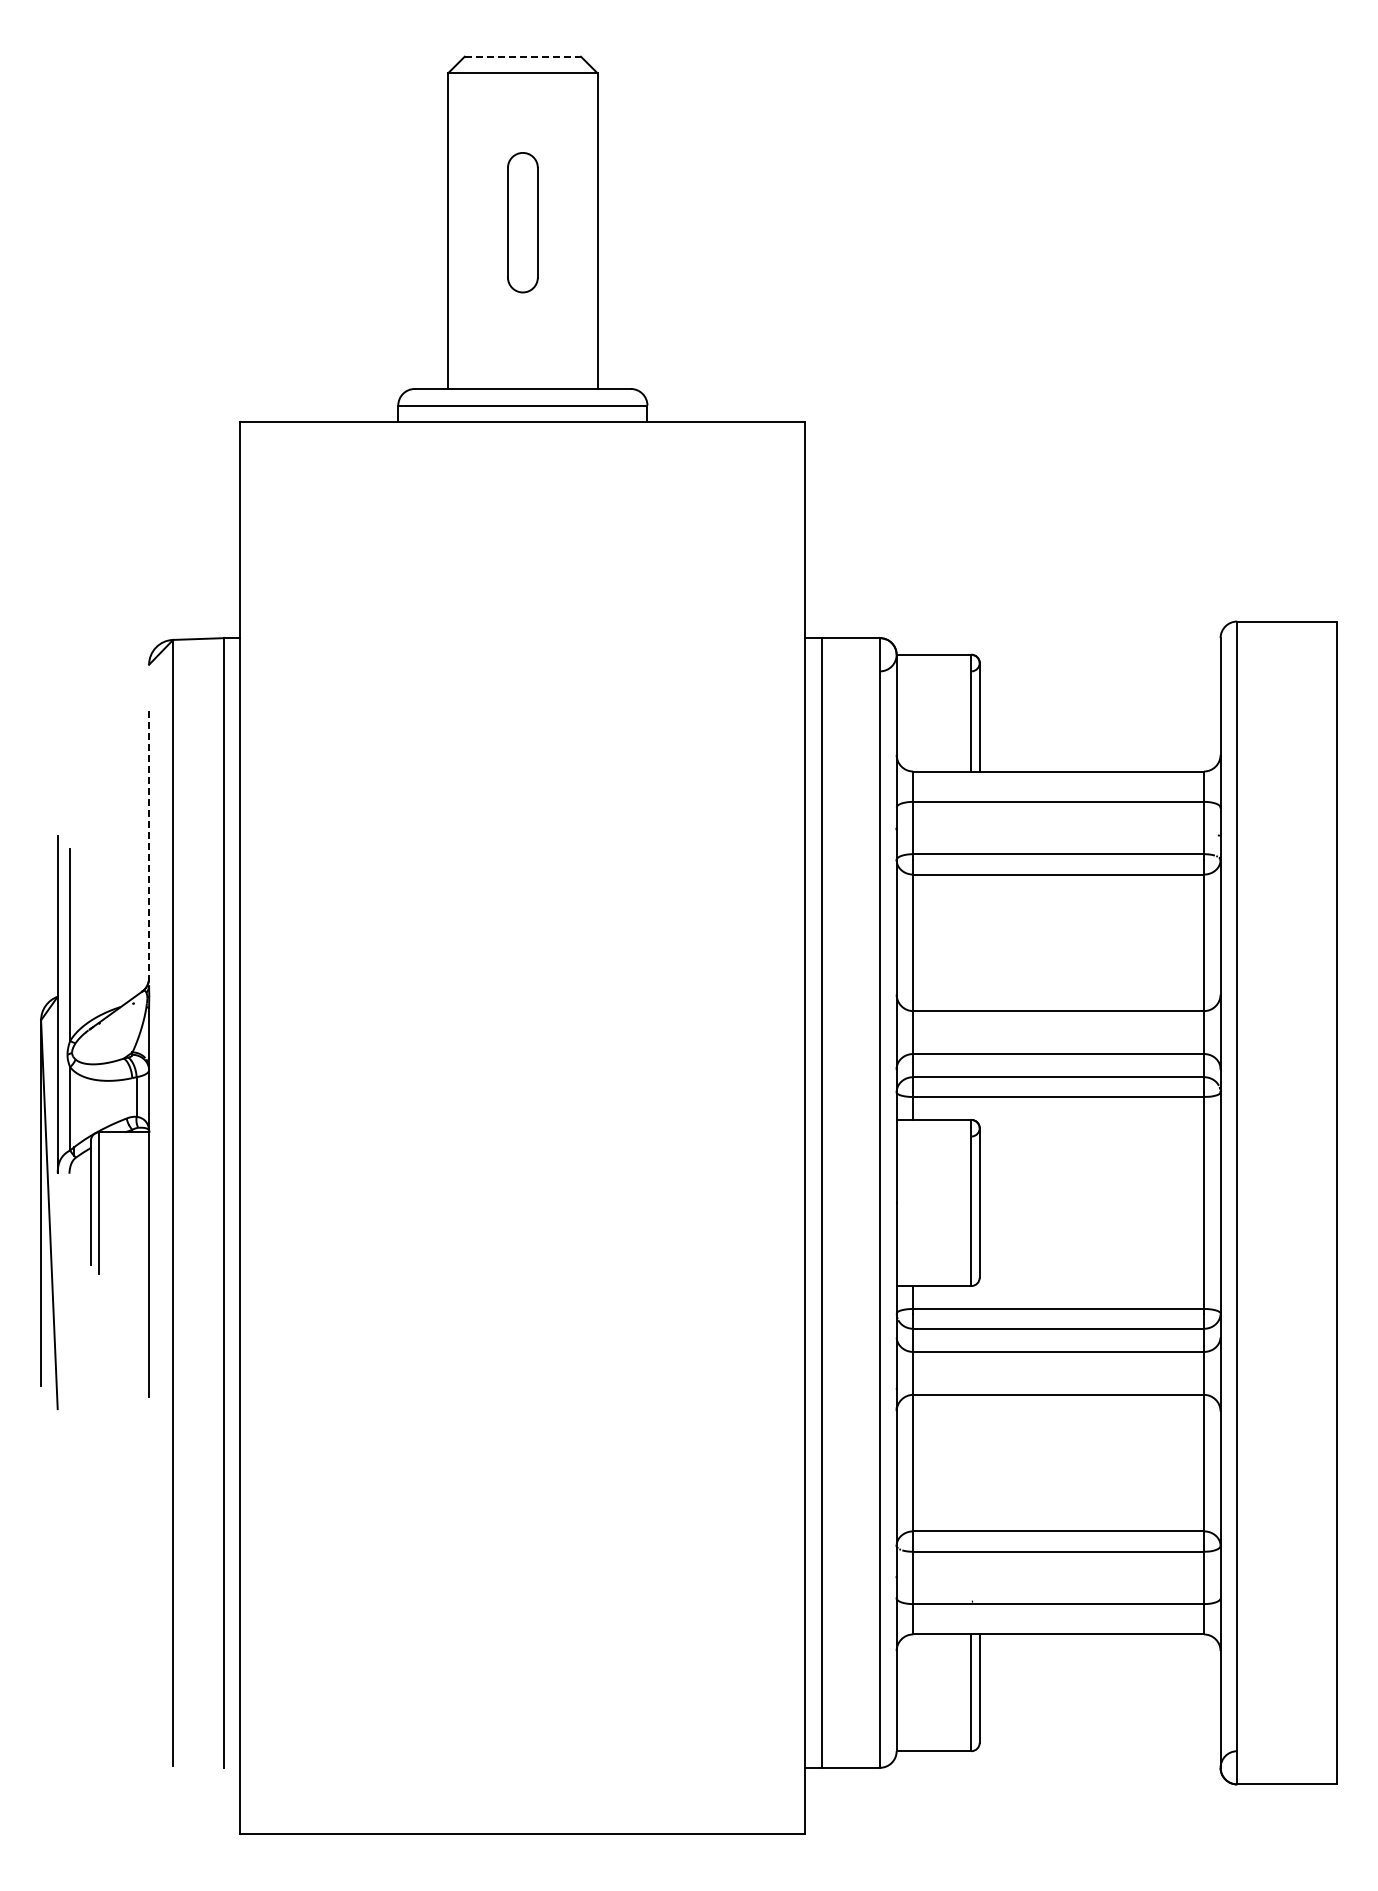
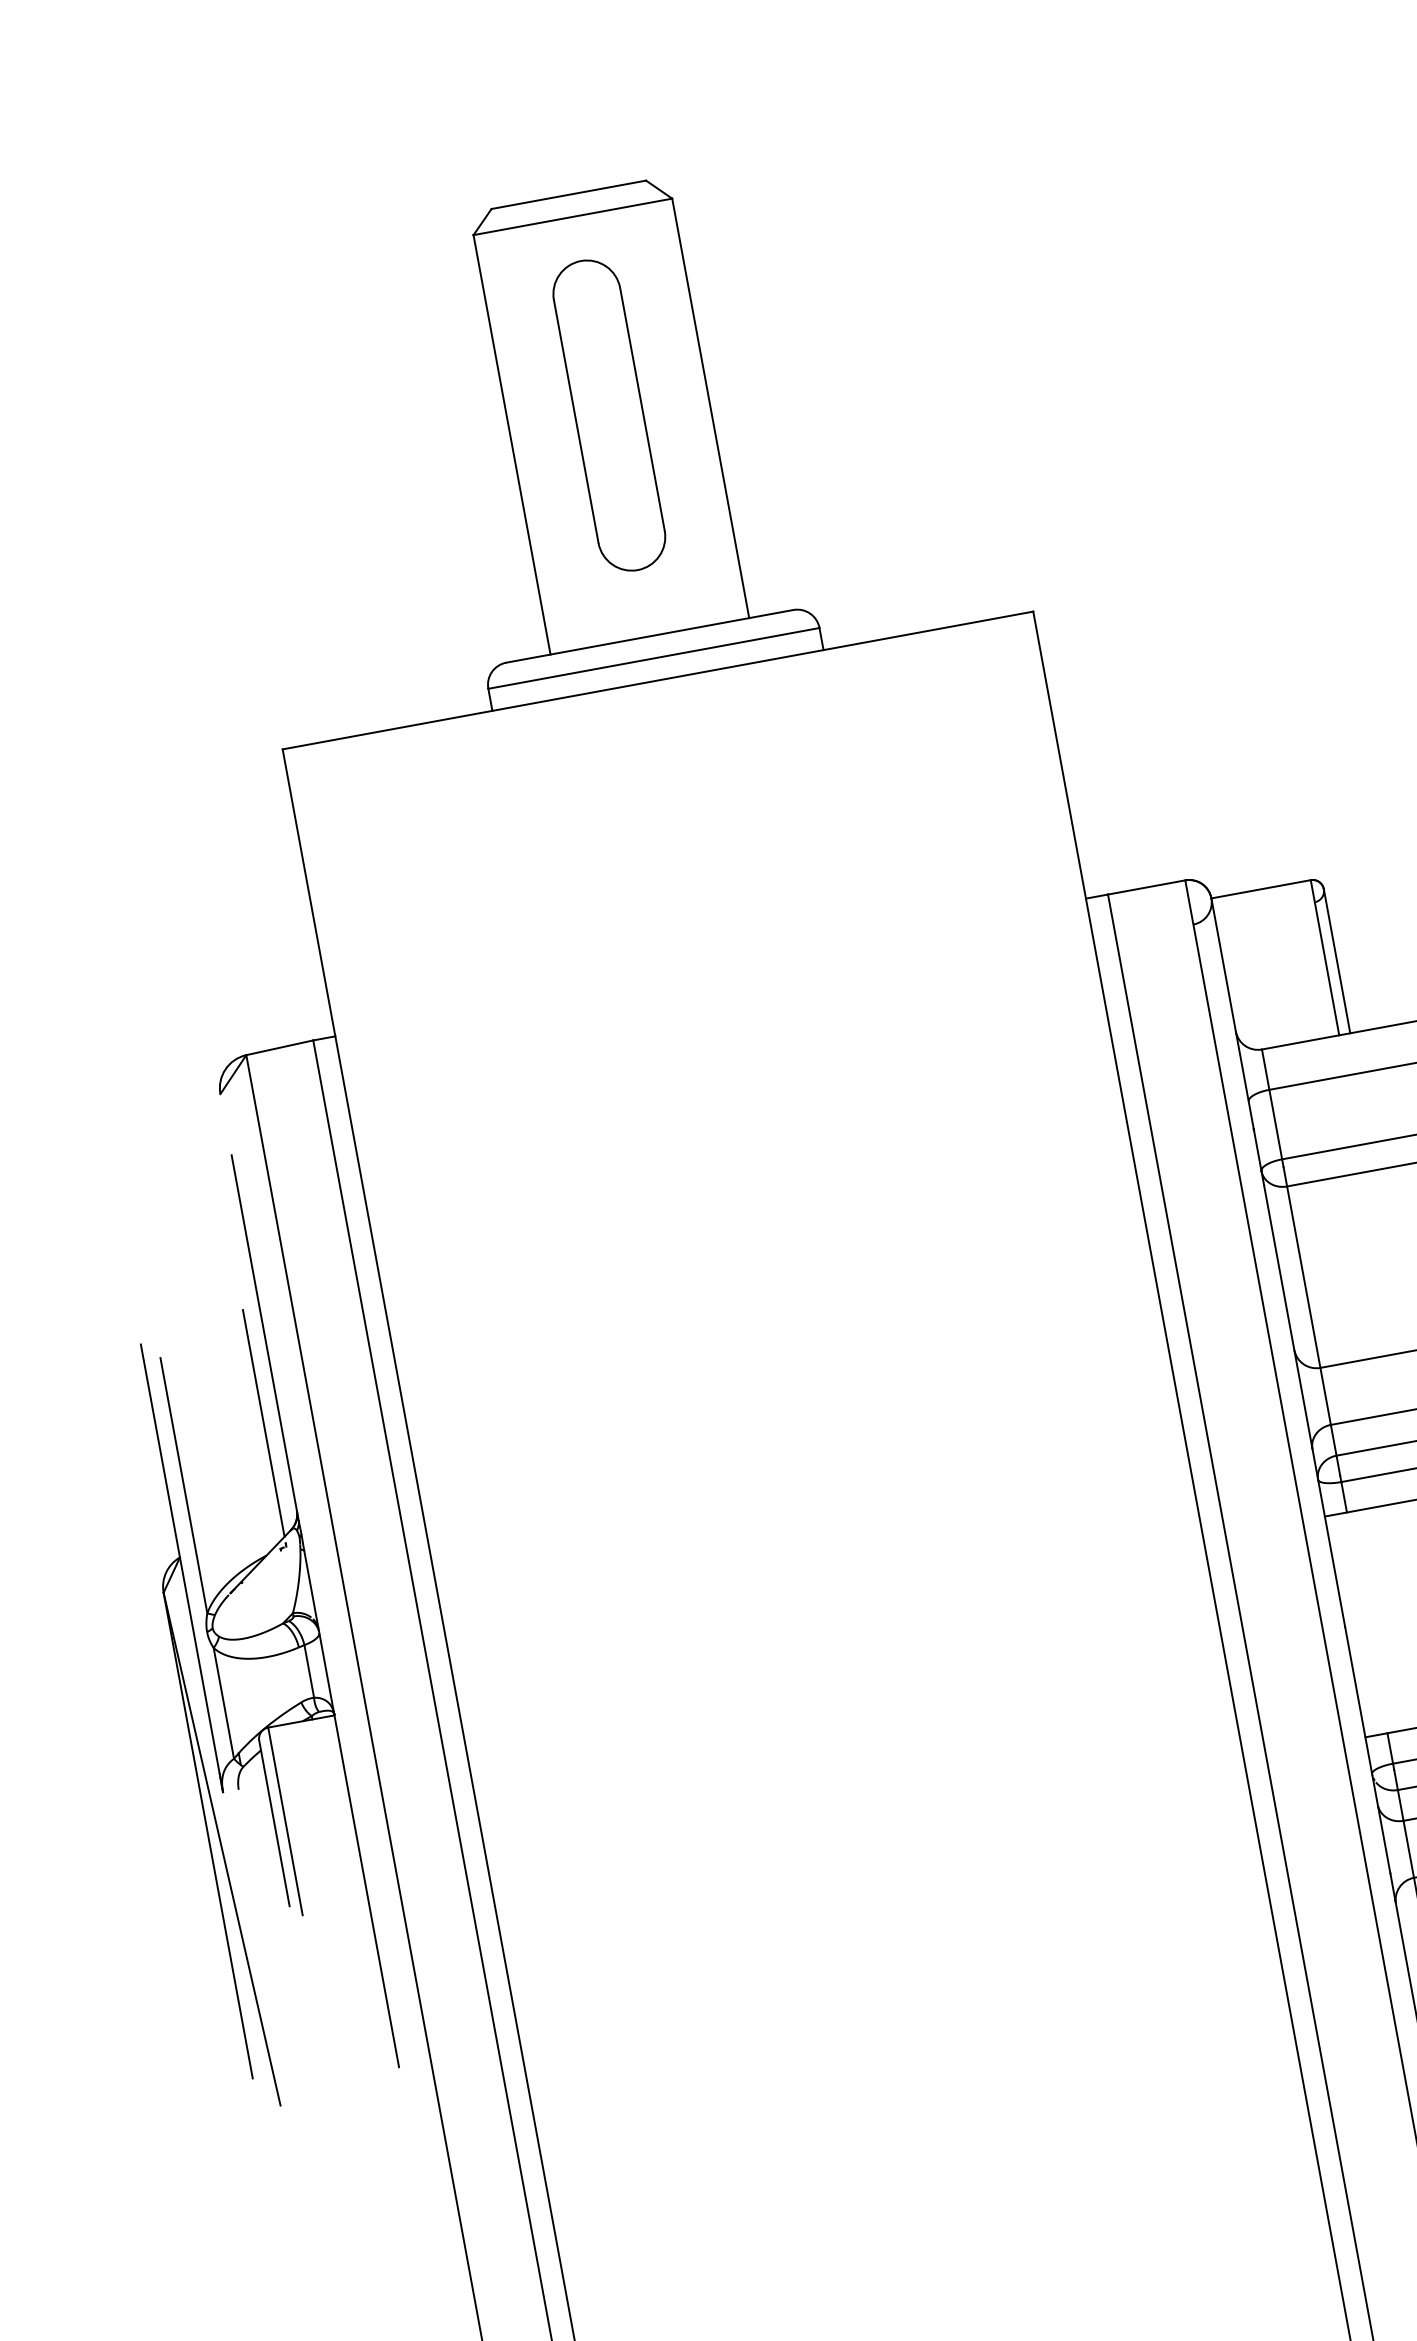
line: (523, 56) -> (569, 194), dashed -> solid
part: (522, 222) -> (608, 415), size x1.67
line: (149, 848) -> (265, 1338), dashed -> solid
line: (136, 910) -> (263, 1423), added

